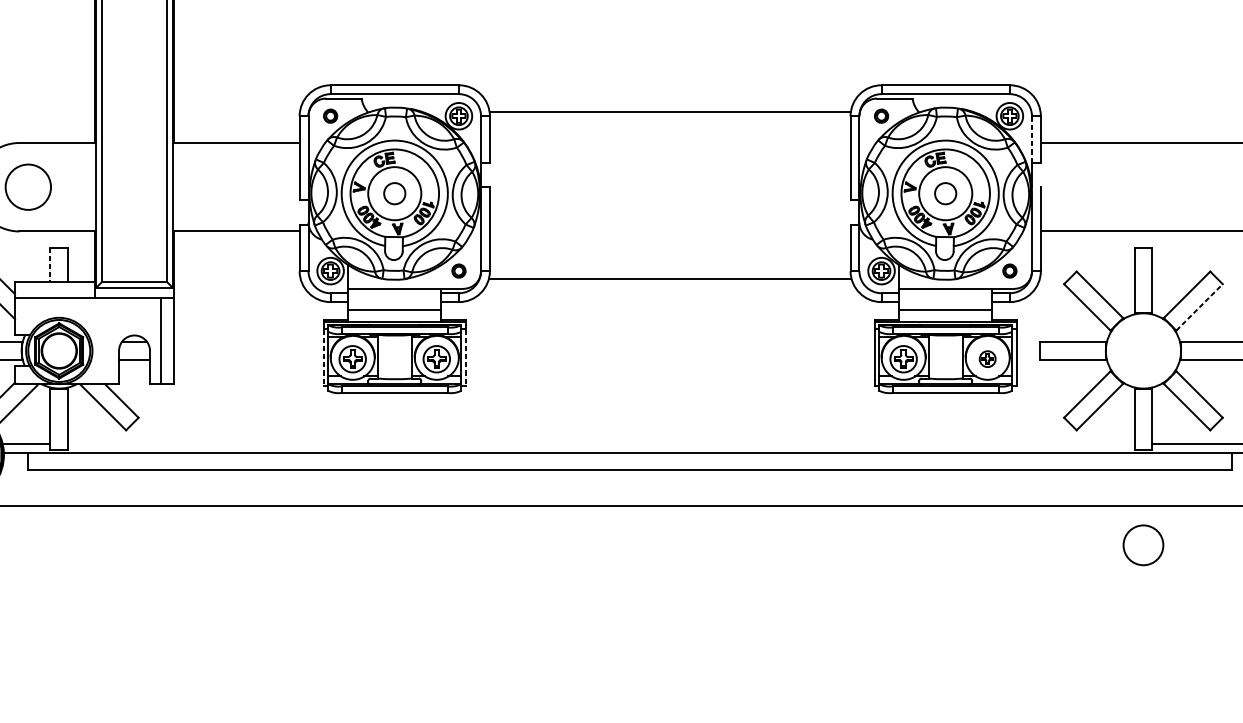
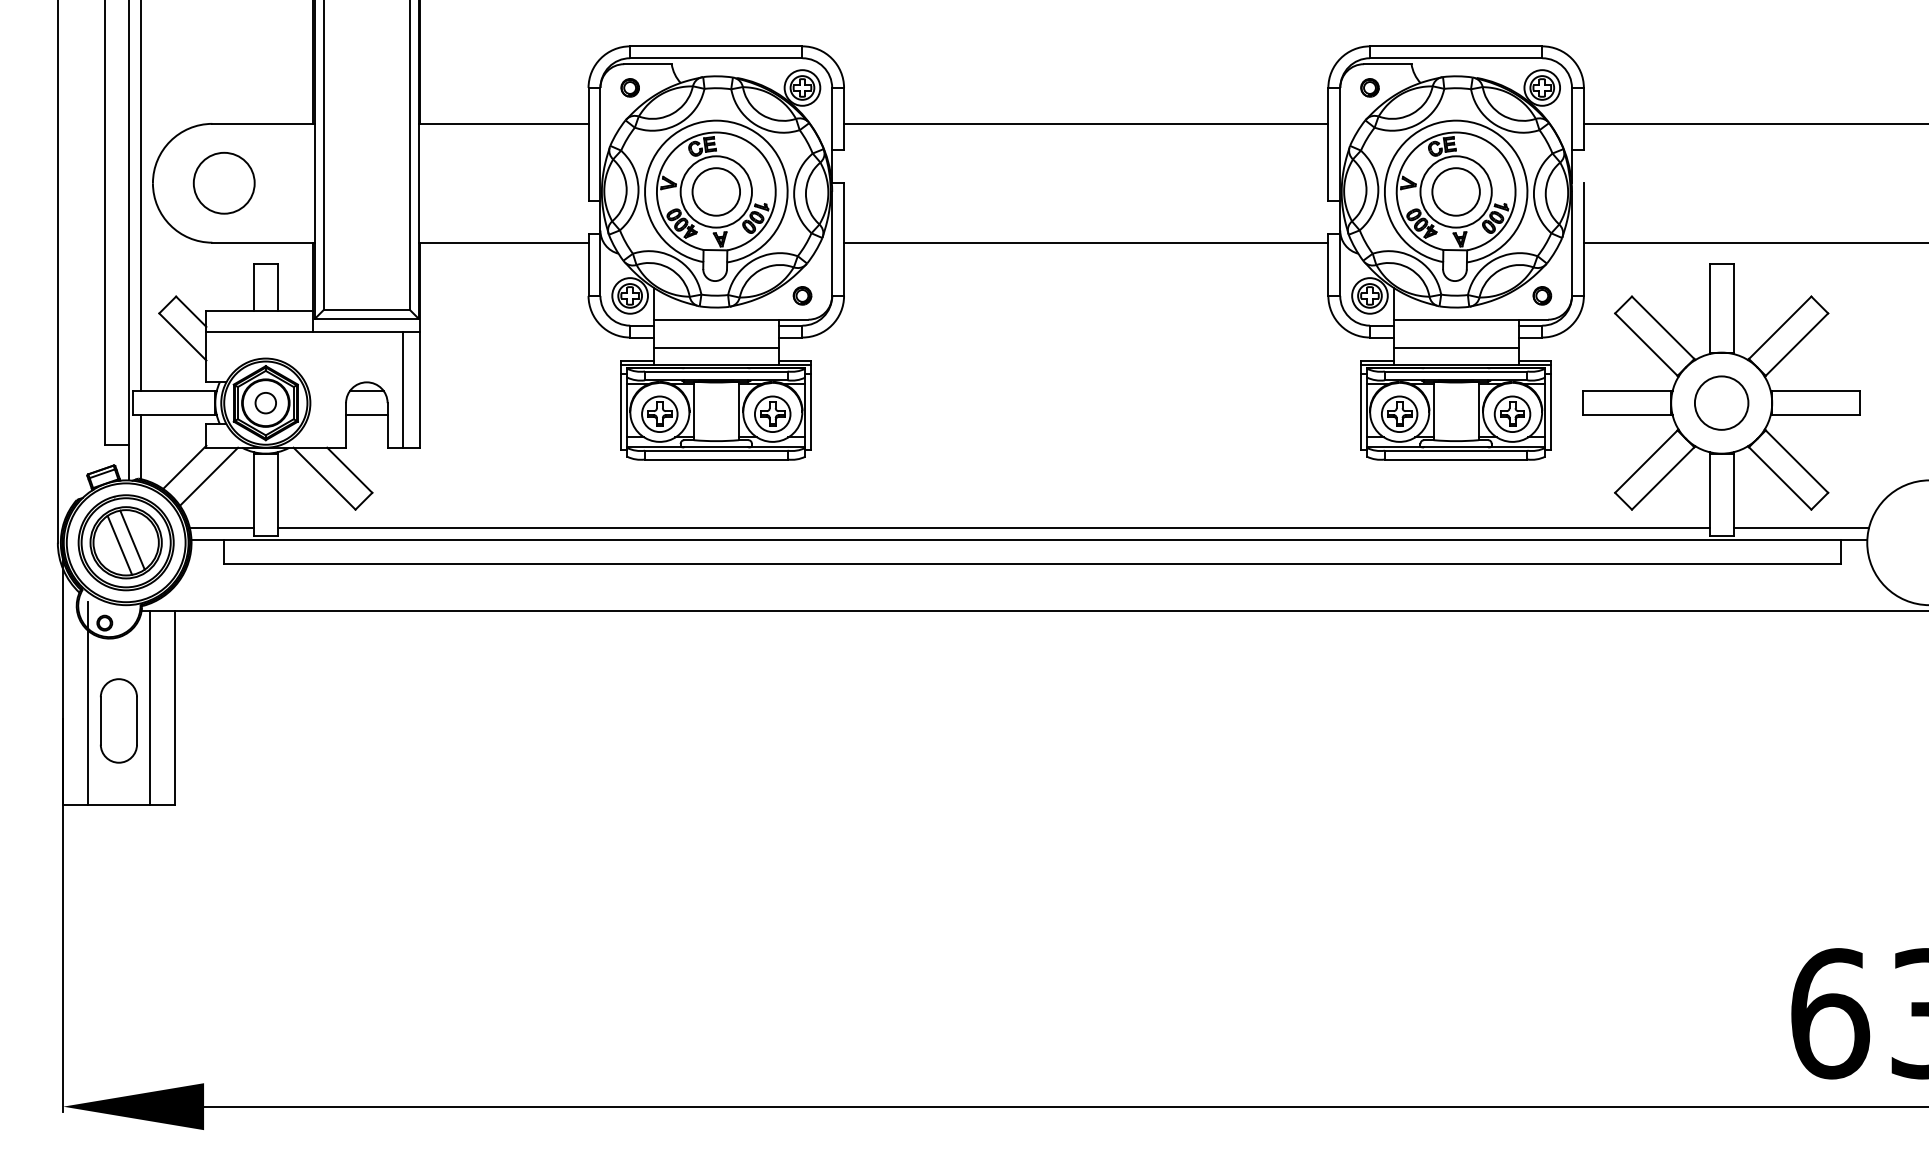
line: (670, 112) -> (1086, 123), moved
line: (1032, 138) -> (1572, 118), dashed -> solid
circle: (394, 193) -> (716, 191), size x1.67
circle: (945, 193) -> (1455, 191), size x1.67
line: (50, 265) -> (253, 288), dashed -> solid
line: (670, 279) -> (1086, 242), moved
line: (1199, 307) -> (1797, 344), dashed -> solid
circle: (59, 351) -> (265, 403), added
line: (324, 357) -> (621, 412), dashed -> solid
line: (465, 357) -> (811, 412), dashed -> solid
part: (987, 358) -> (1512, 413), size x1.67
line: (601, 443) -> (993, 527), added
circle: (1143, 544) -> (1721, 402), moved

